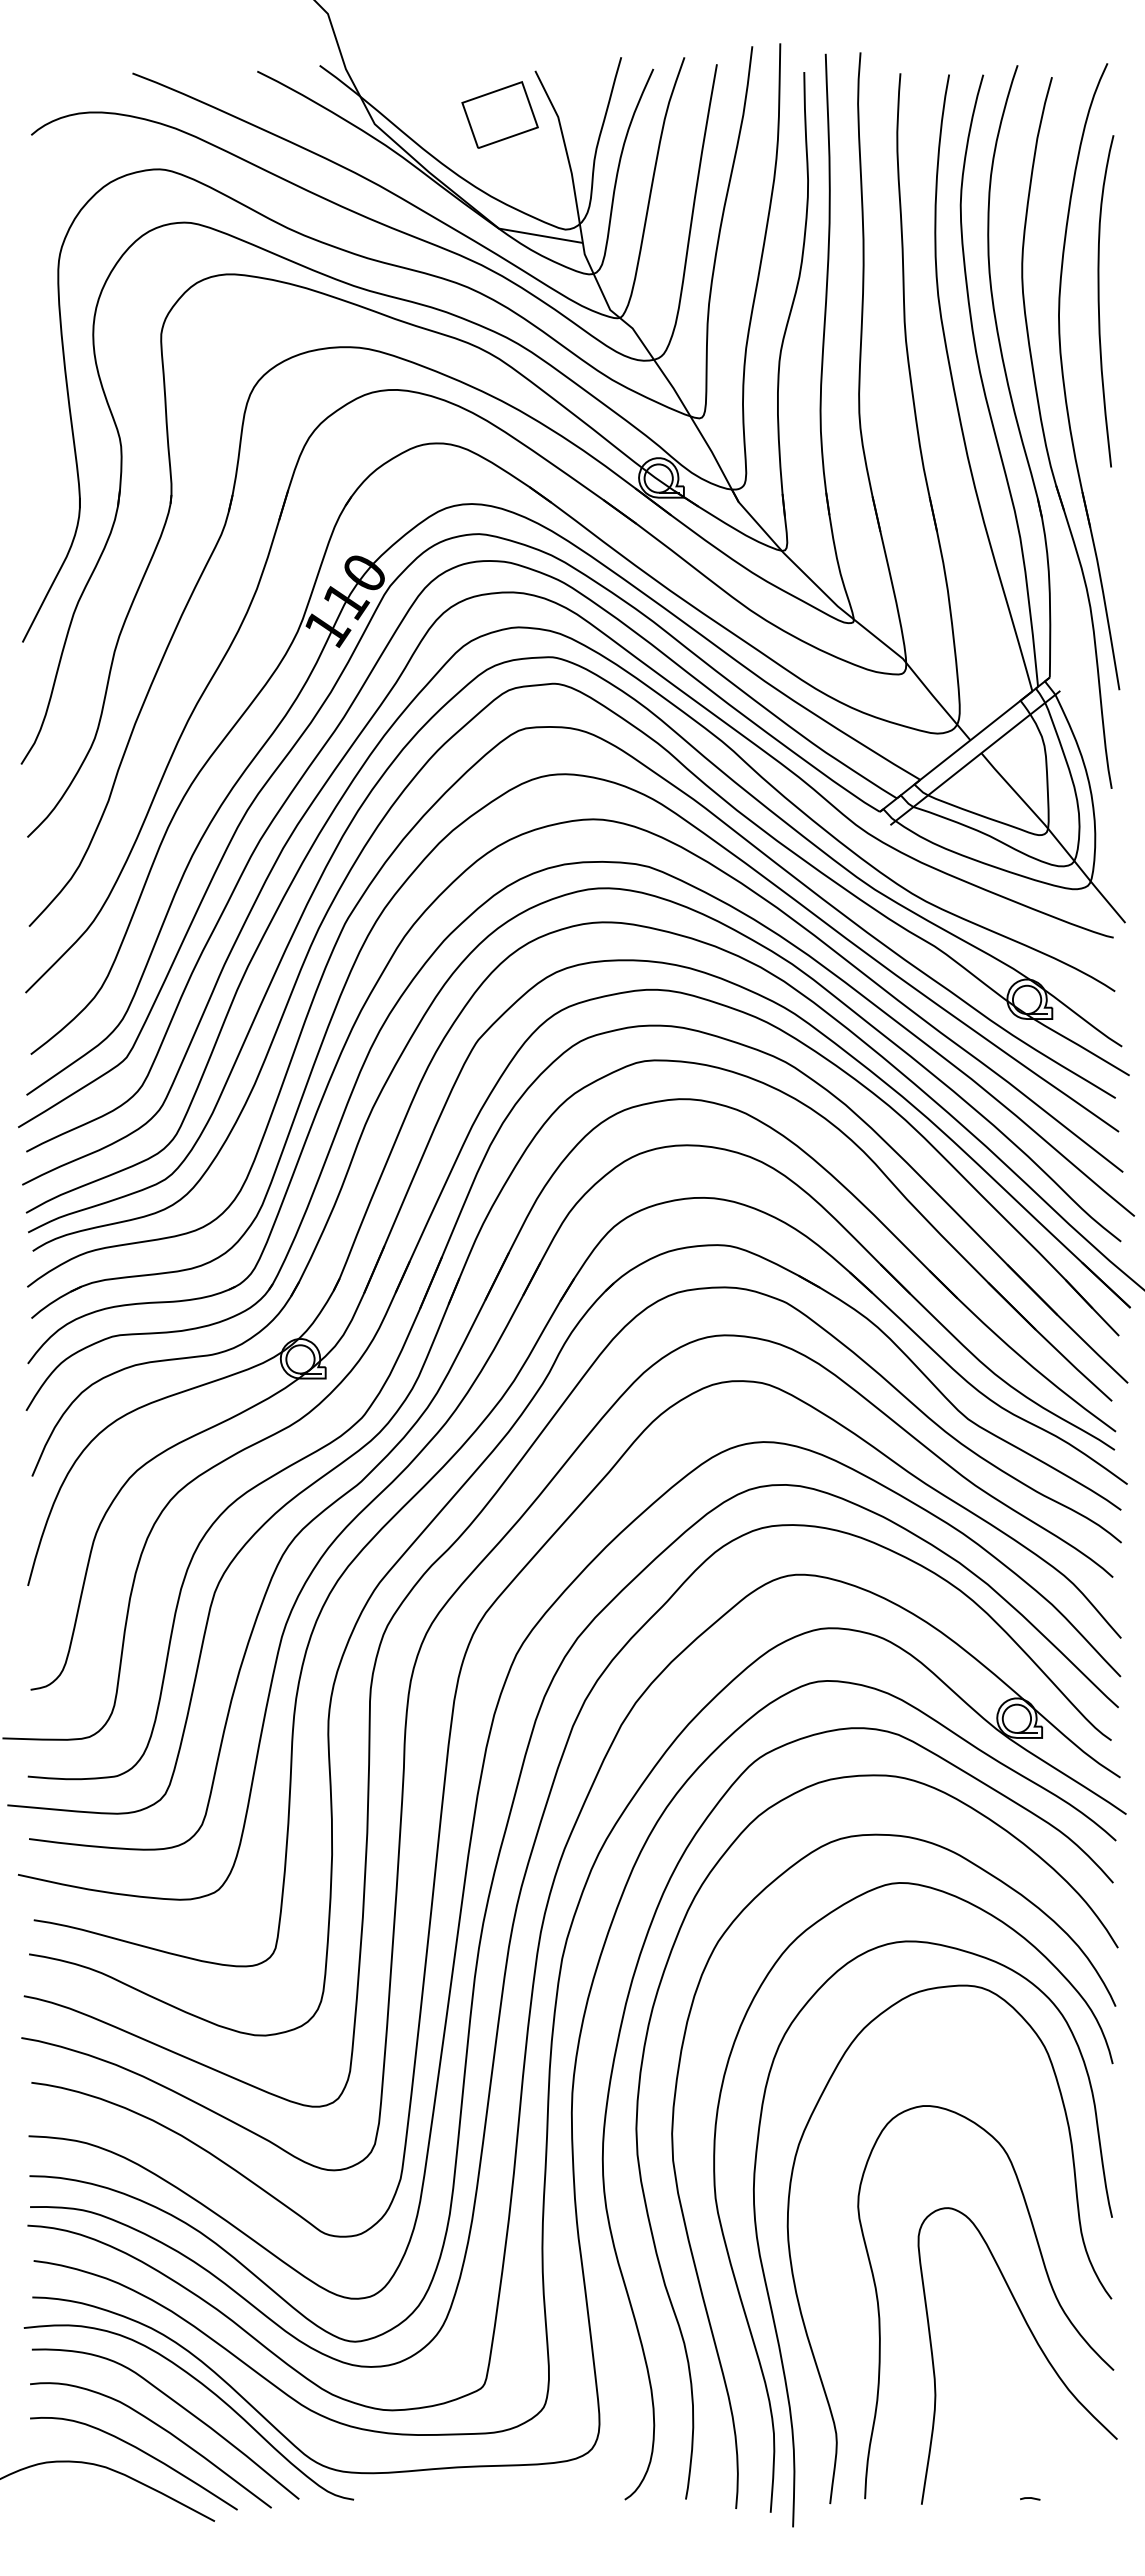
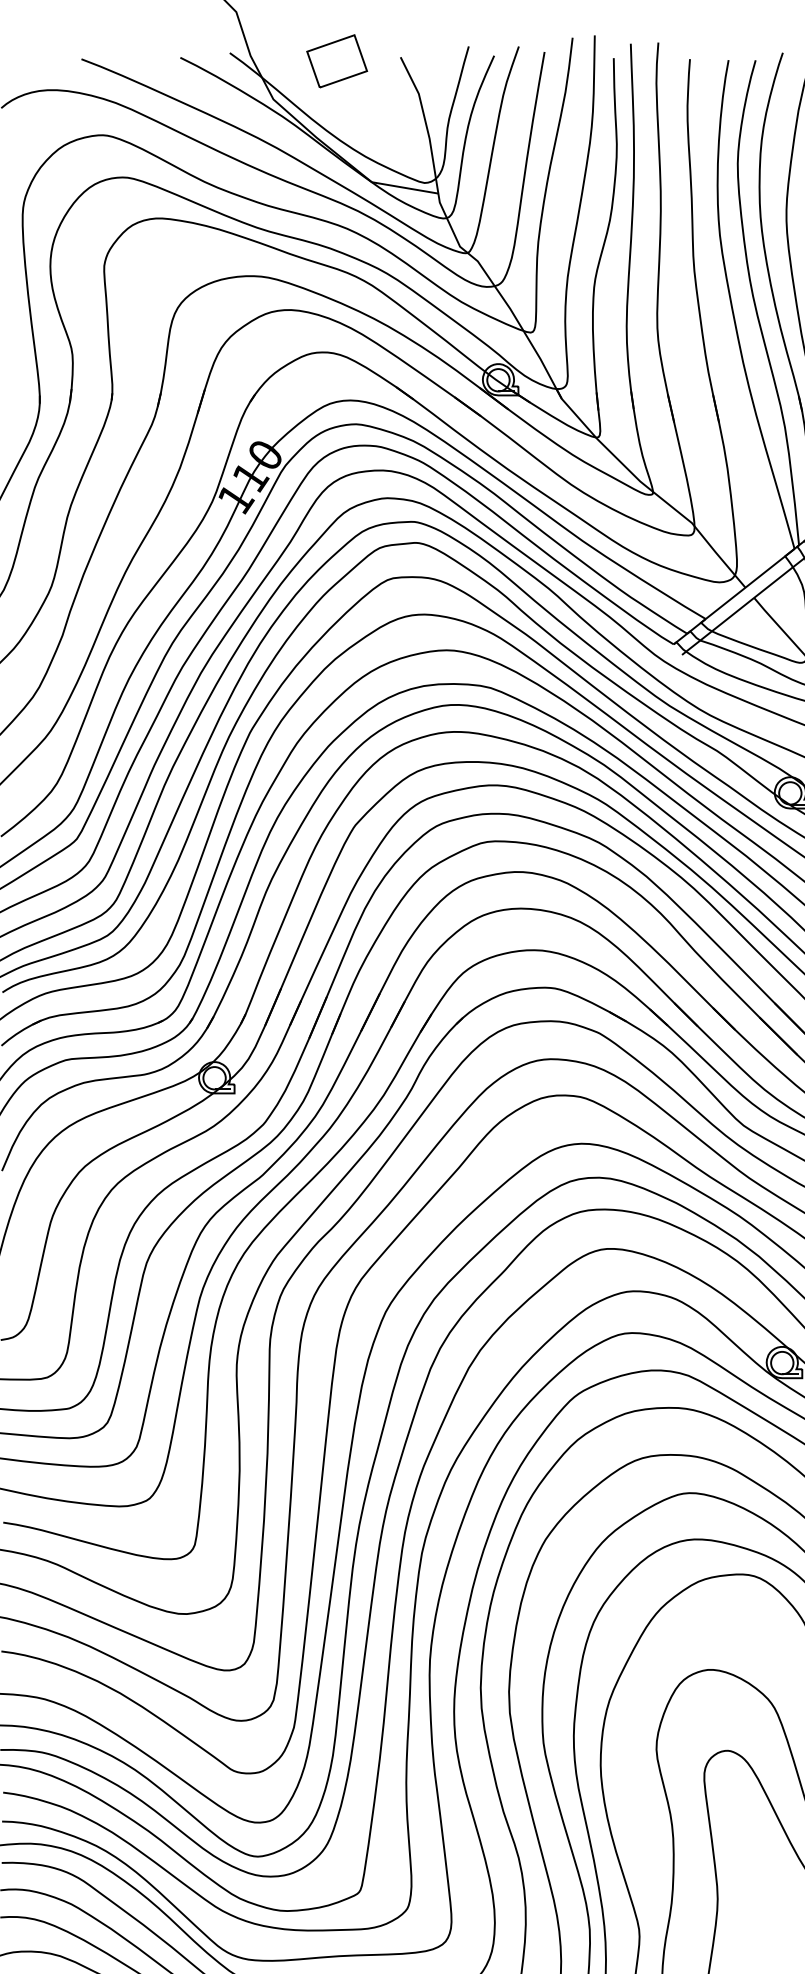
part: (499, 114) -> (336, 60), moved

